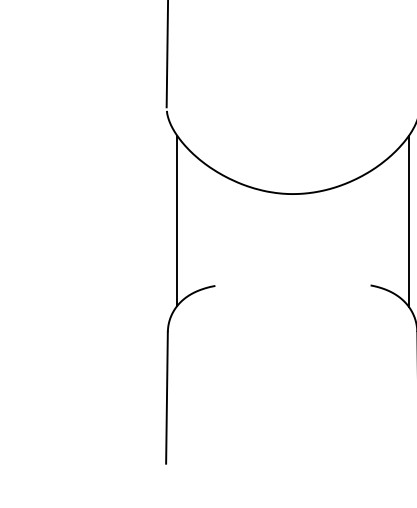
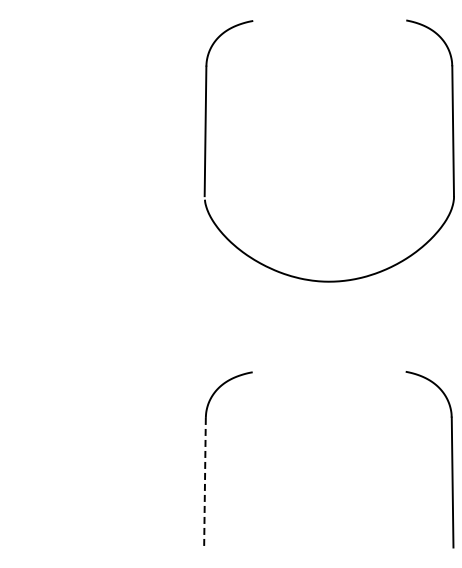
line: (177, 220) -> (215, 307), removed
line: (408, 221) -> (443, 308), removed
line: (166, 397) -> (204, 482), solid -> dashed

